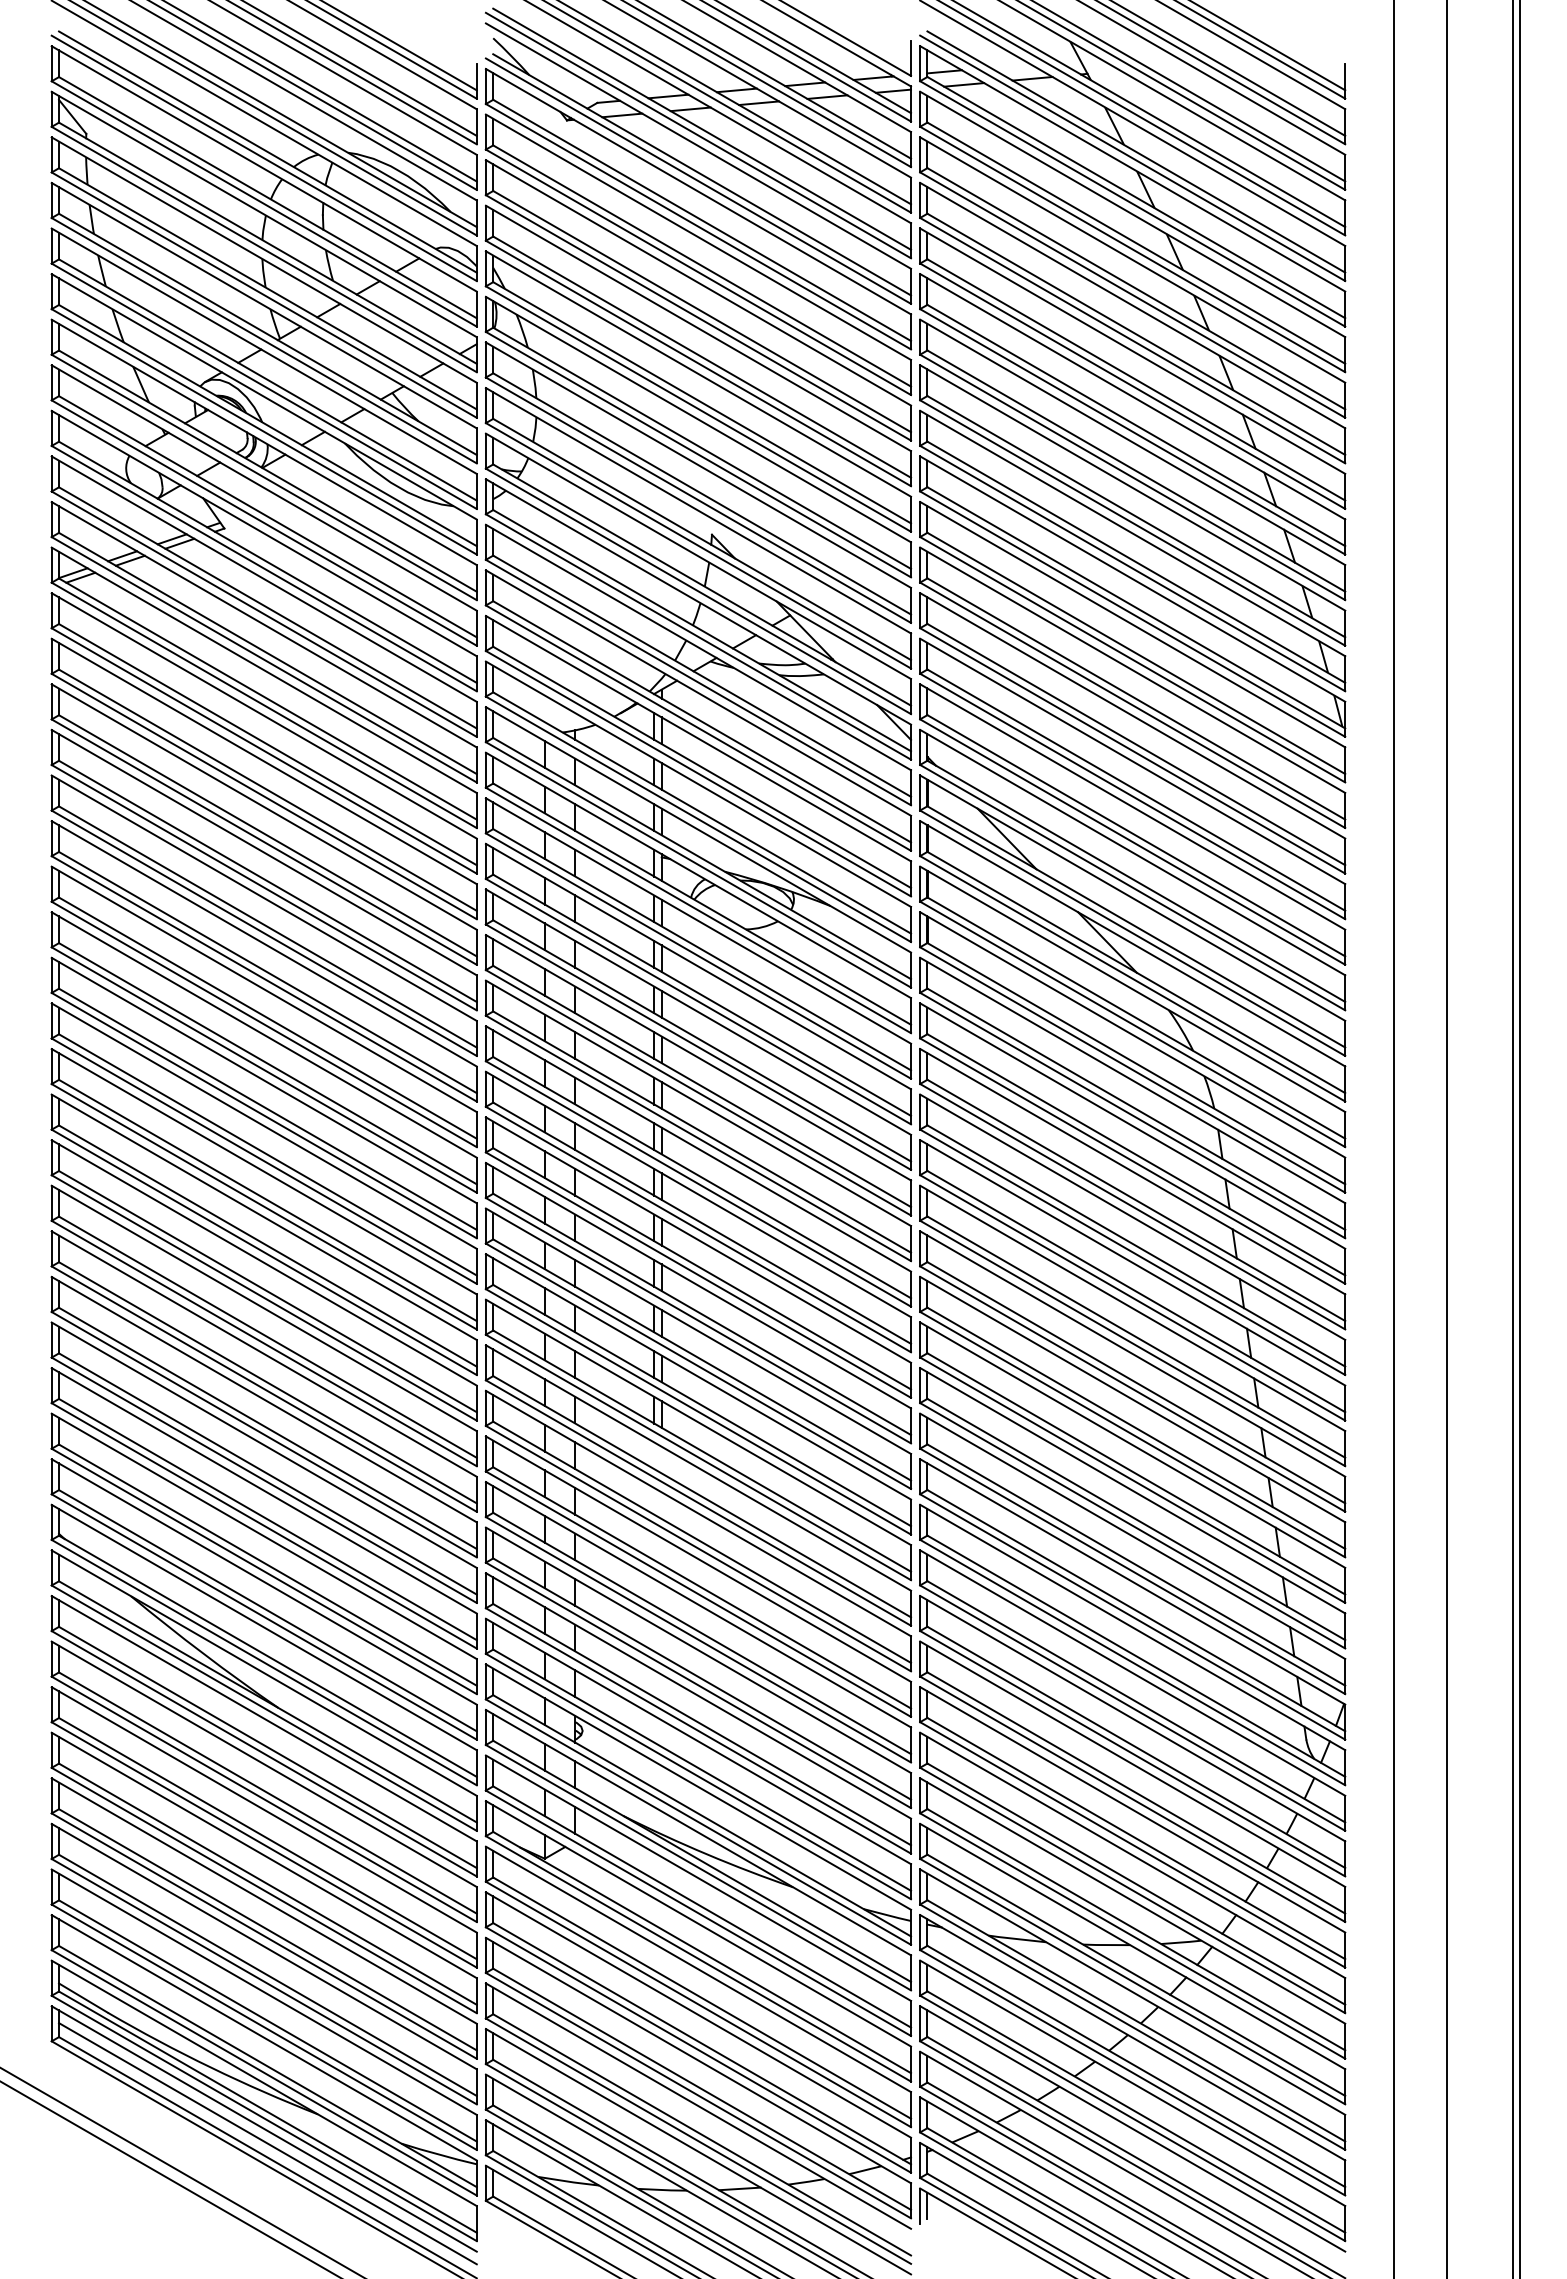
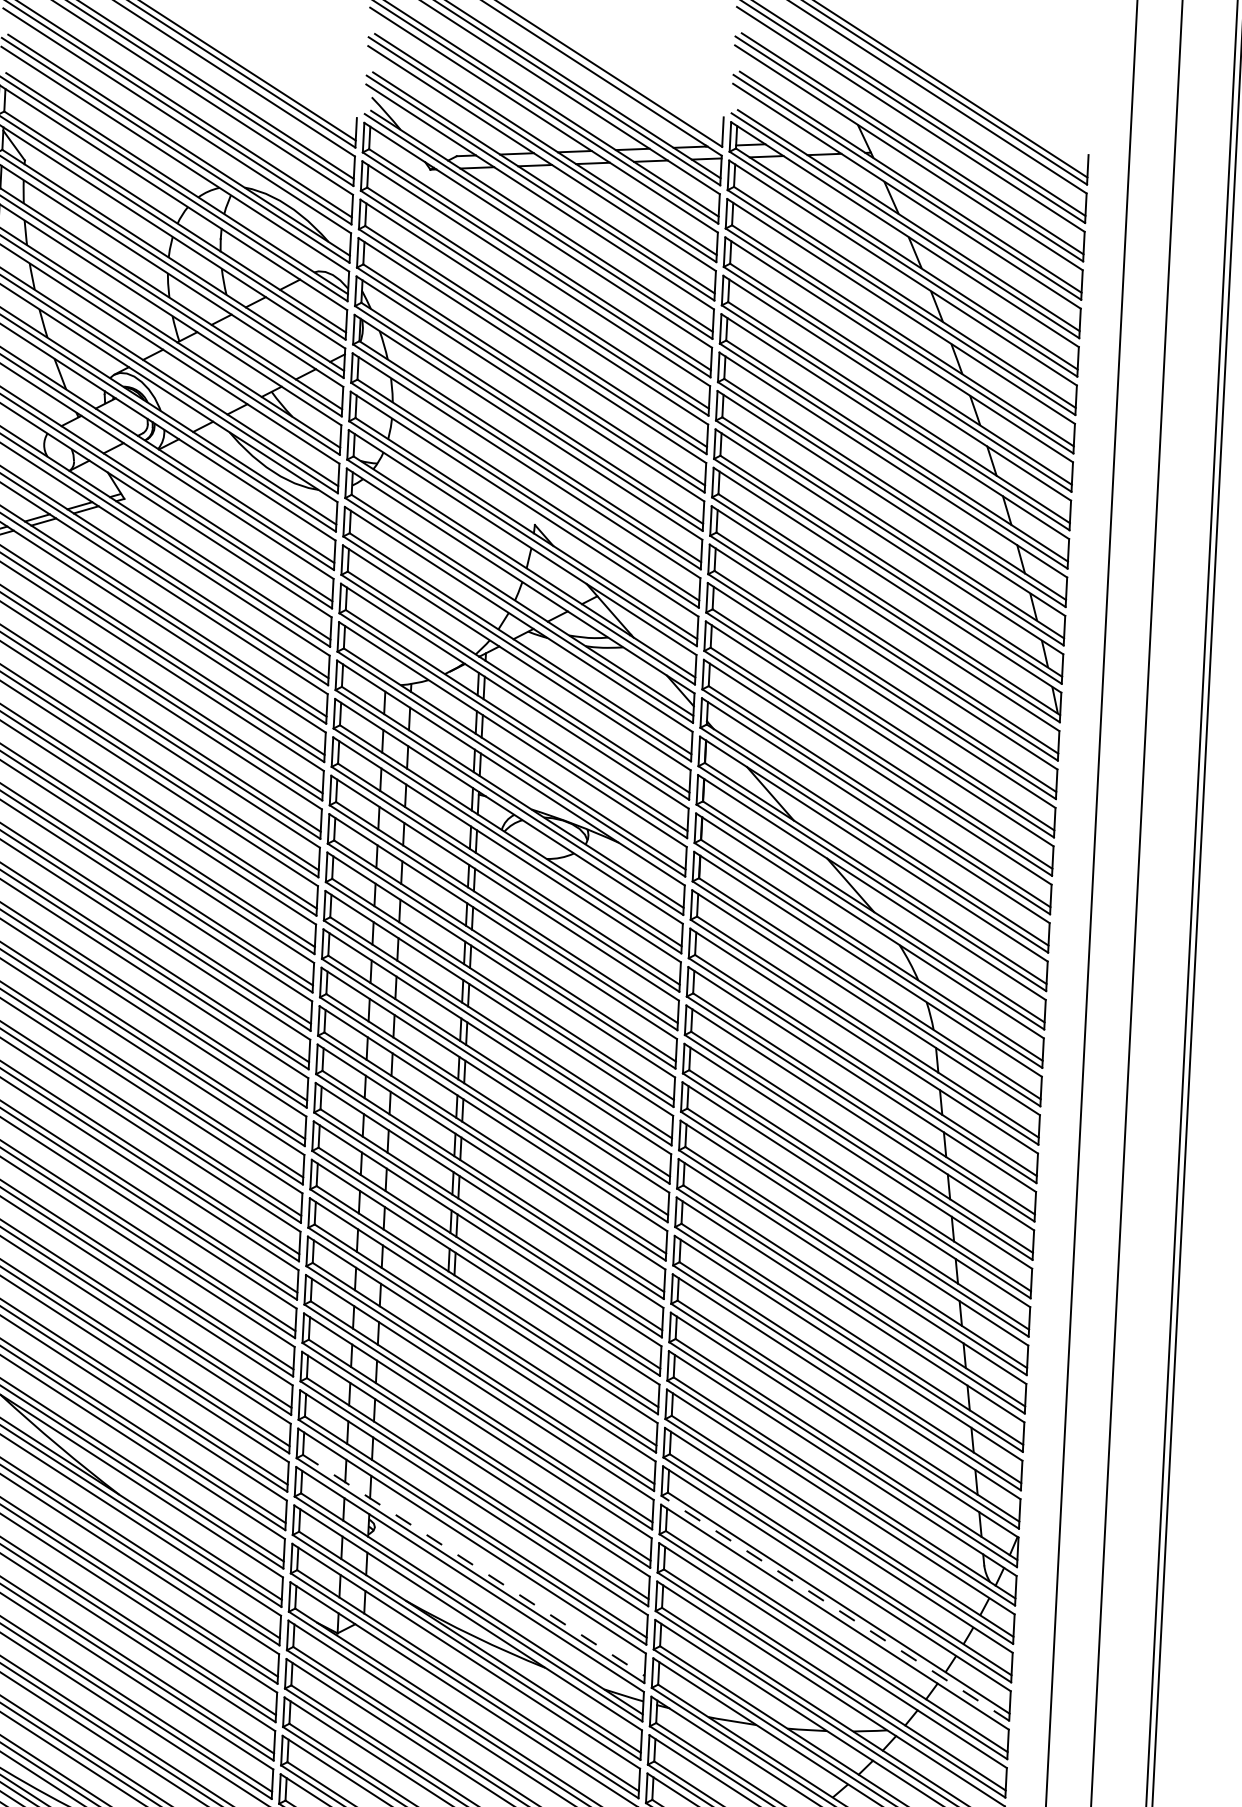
line: (702, 1770) -> (474, 1565), solid -> dashed
line: (1132, 1799) -> (835, 1608), solid -> dashed

